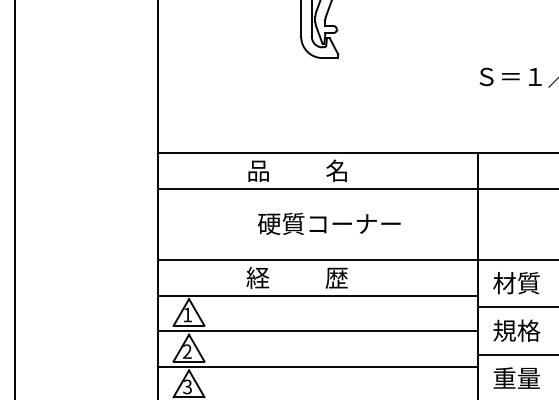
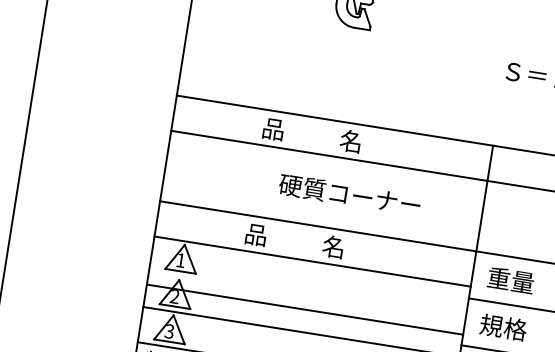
text: (329, 223) -> (350, 194), moved
text: (296, 277) -> (294, 240), 経          歴 -> 品          名
text: (516, 283) -> (510, 280), 材質 -> 重量
line: (317, 331) -> (304, 309), moved

